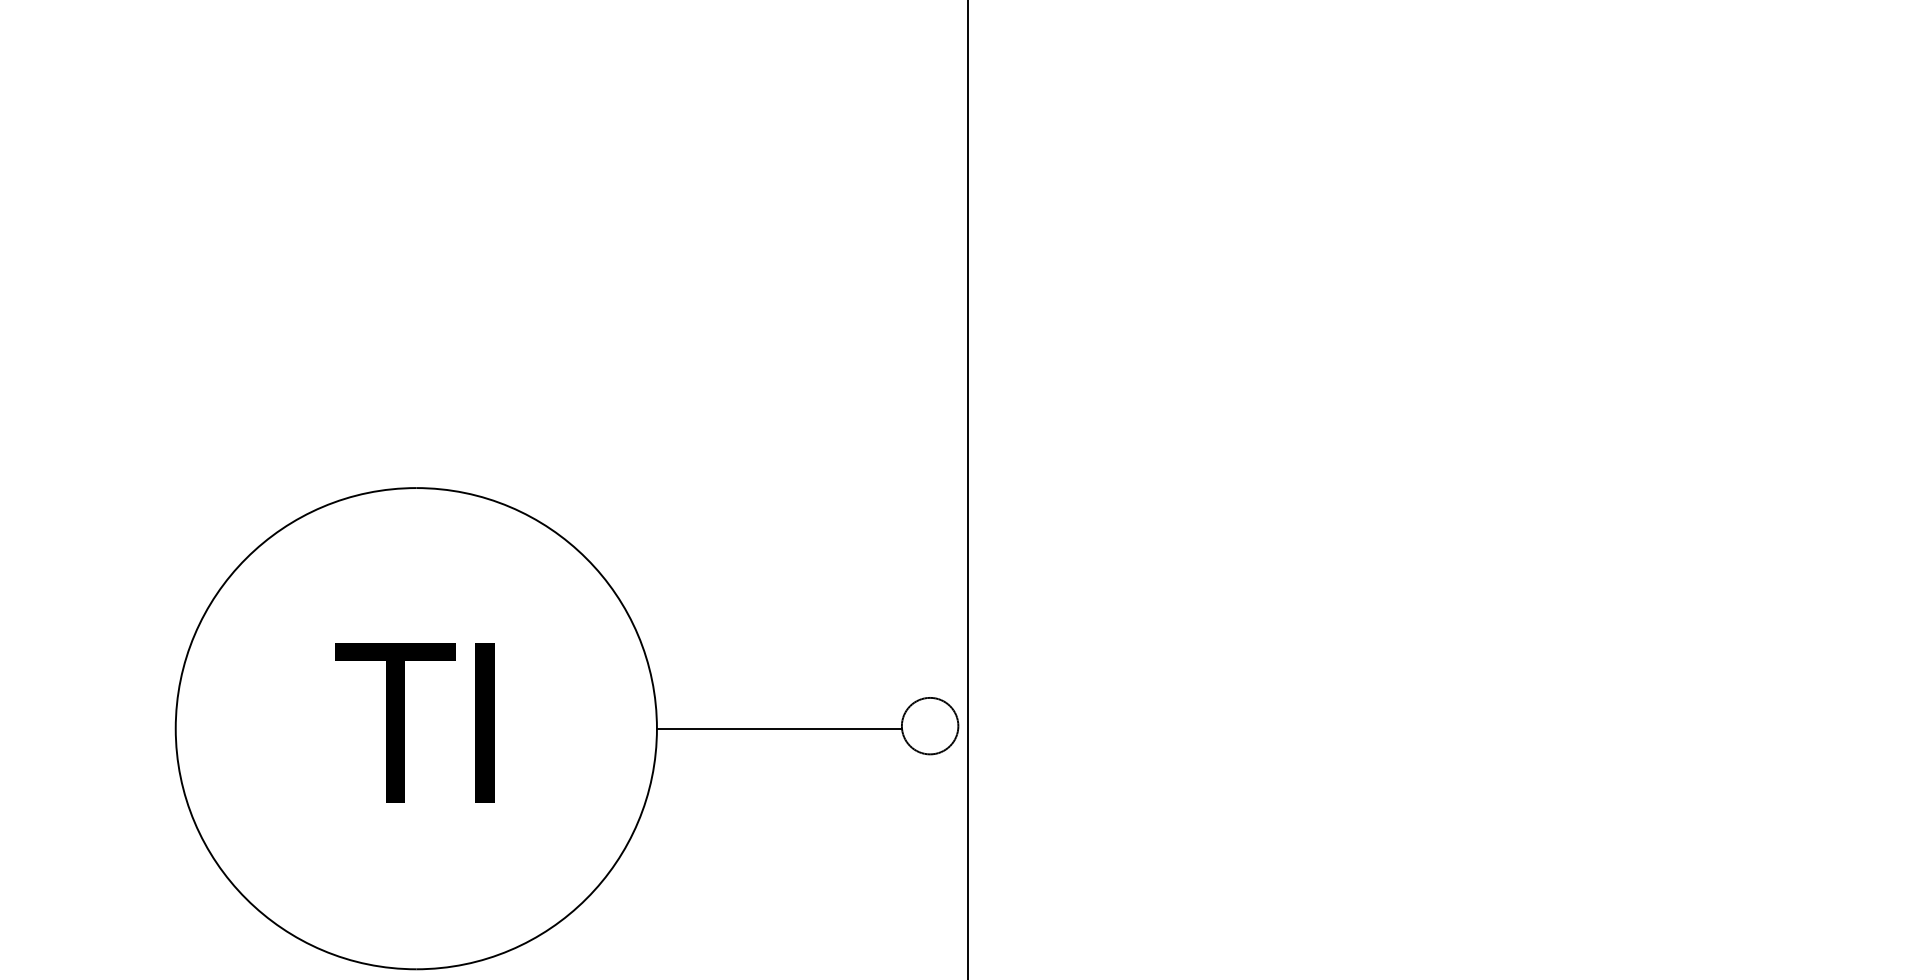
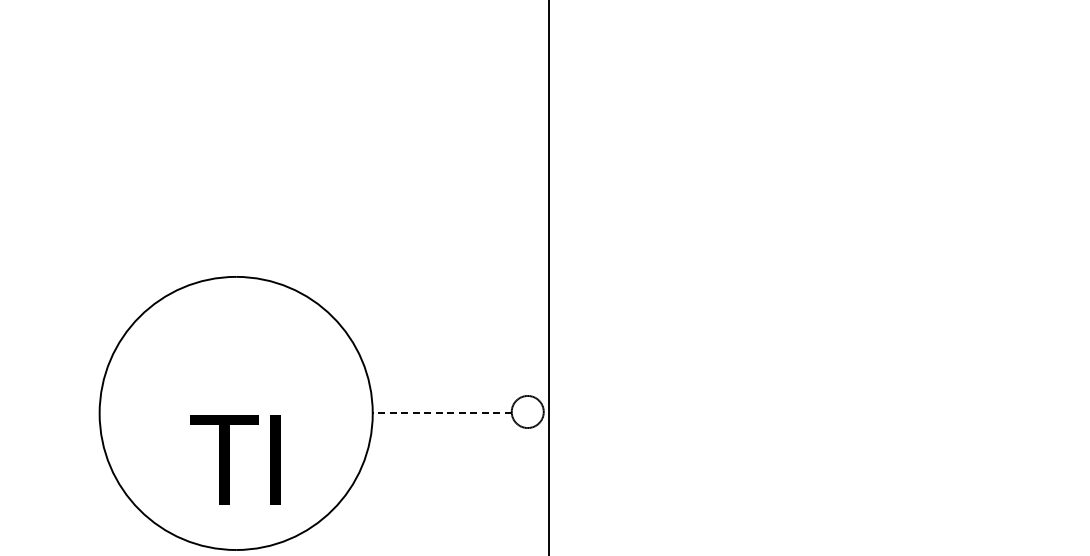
text: (415, 721) -> (235, 459), moved
line: (779, 728) -> (442, 413), solid -> dashed

